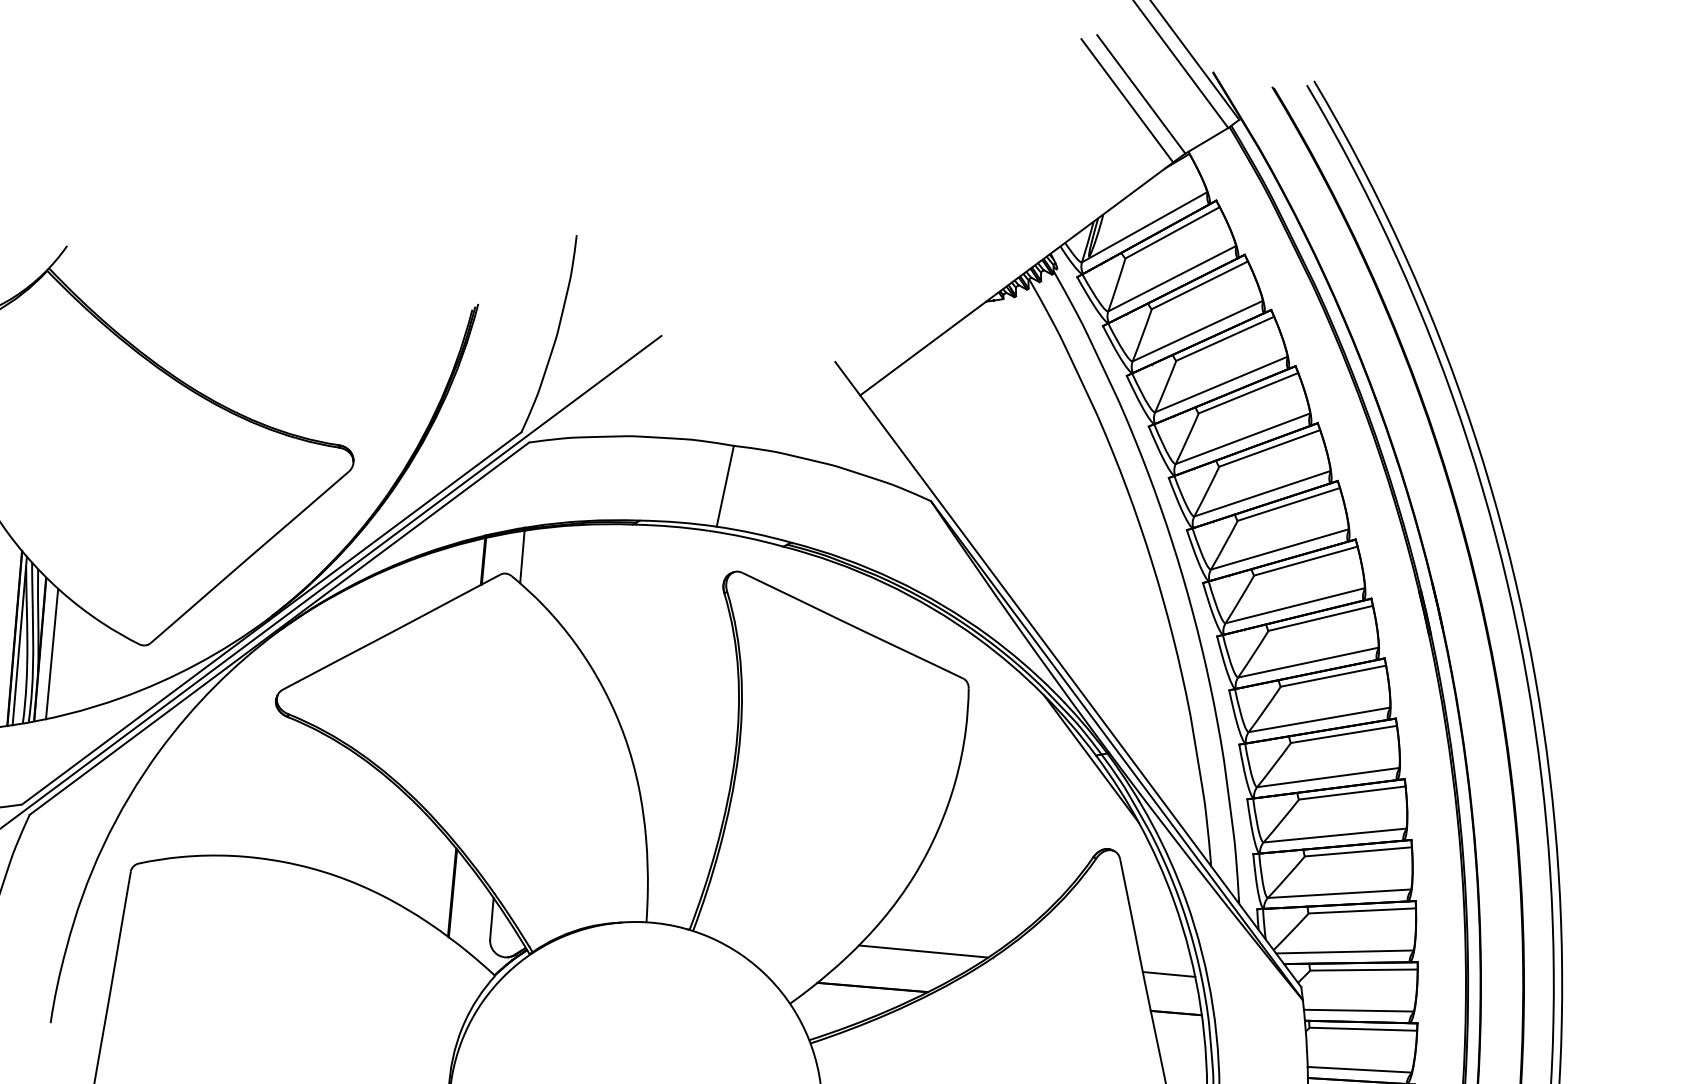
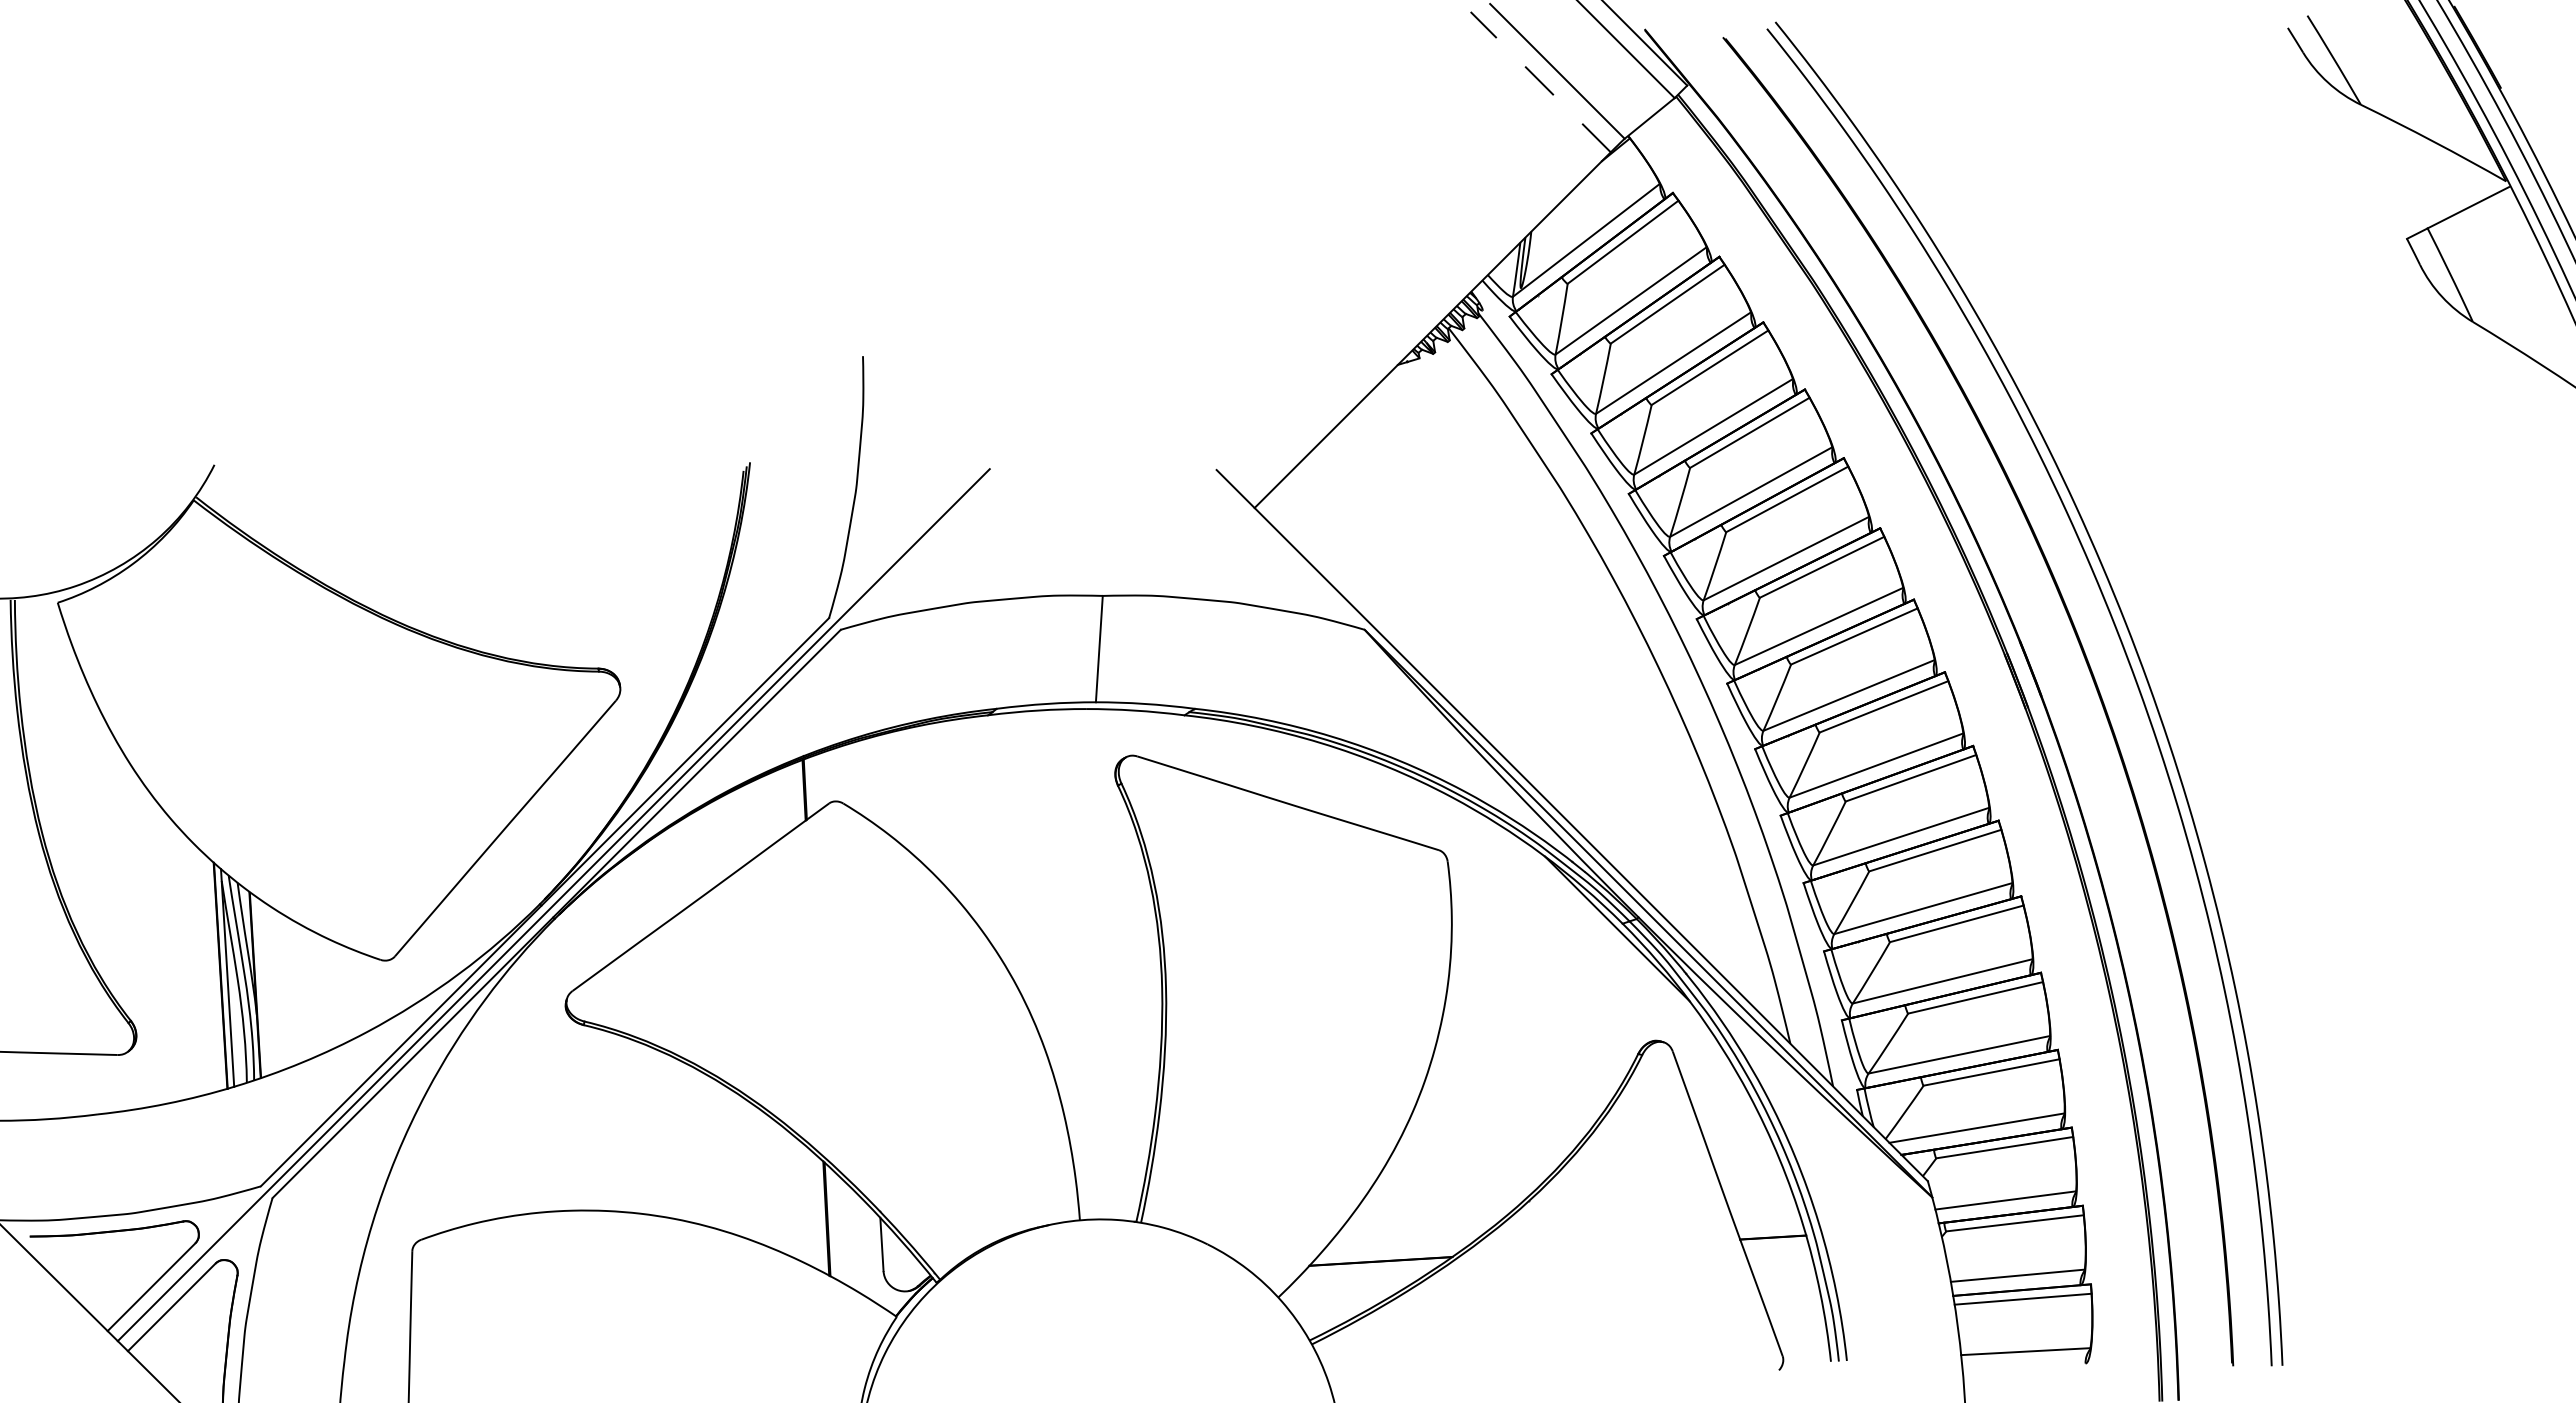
line: (1127, 100) -> (1540, 81), solid -> dashed
line: (522, 557) -> (853, 777), removed
line: (51, 653) -> (270, 988), removed
line: (923, 951) -> (1438, 1205), removed
line: (1168, 974) -> (1756, 1189), removed

